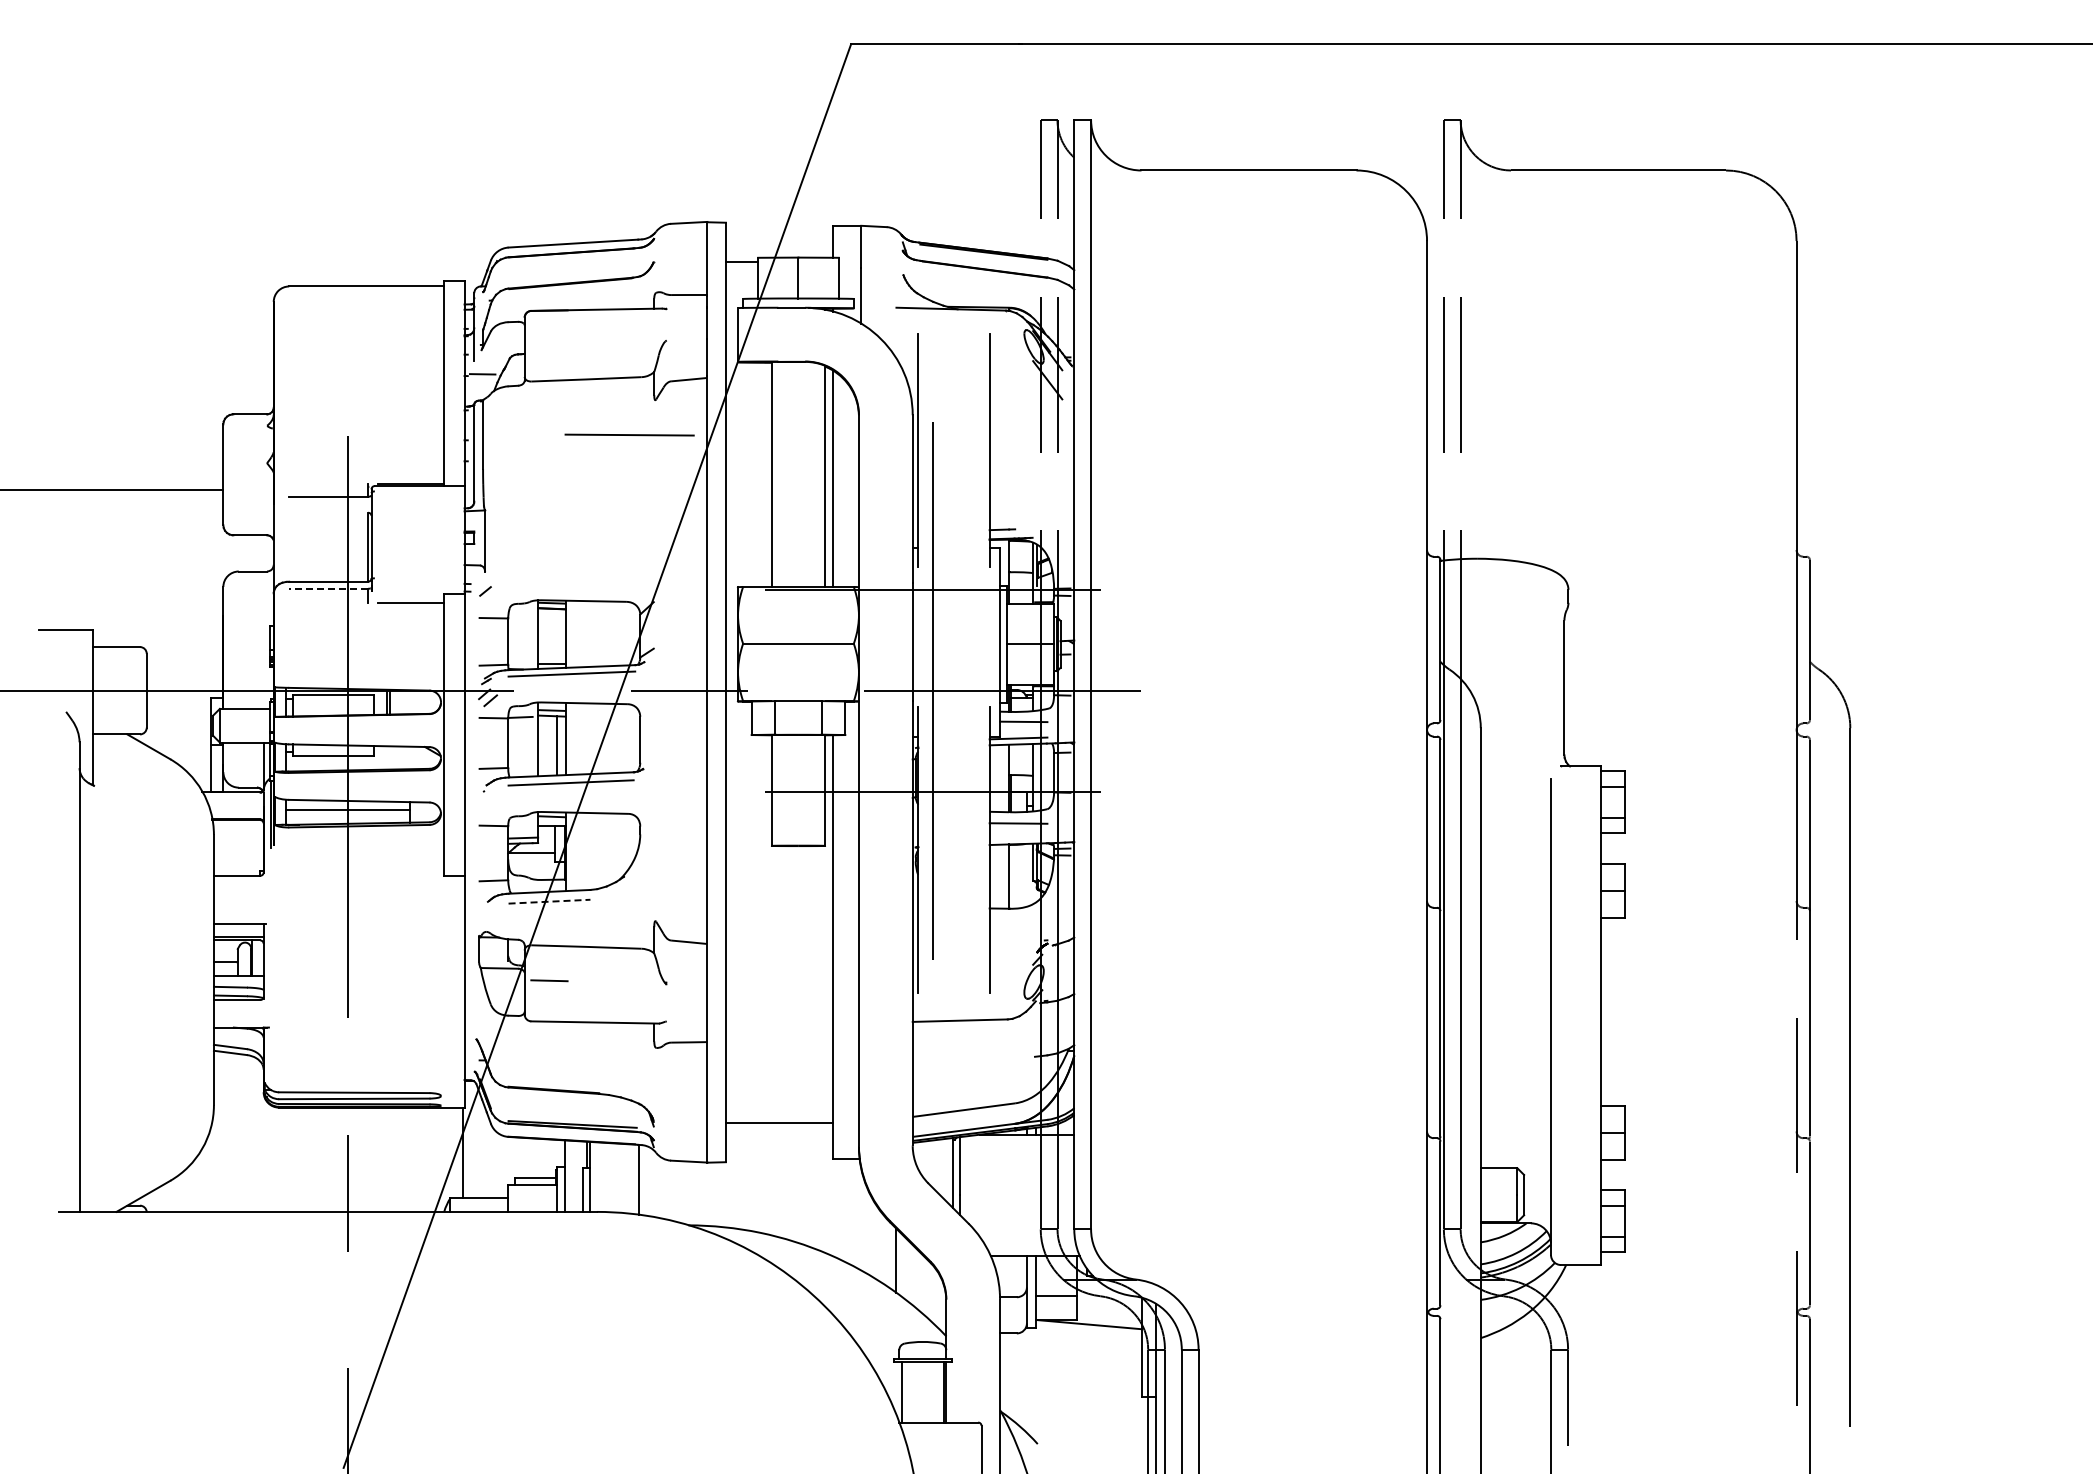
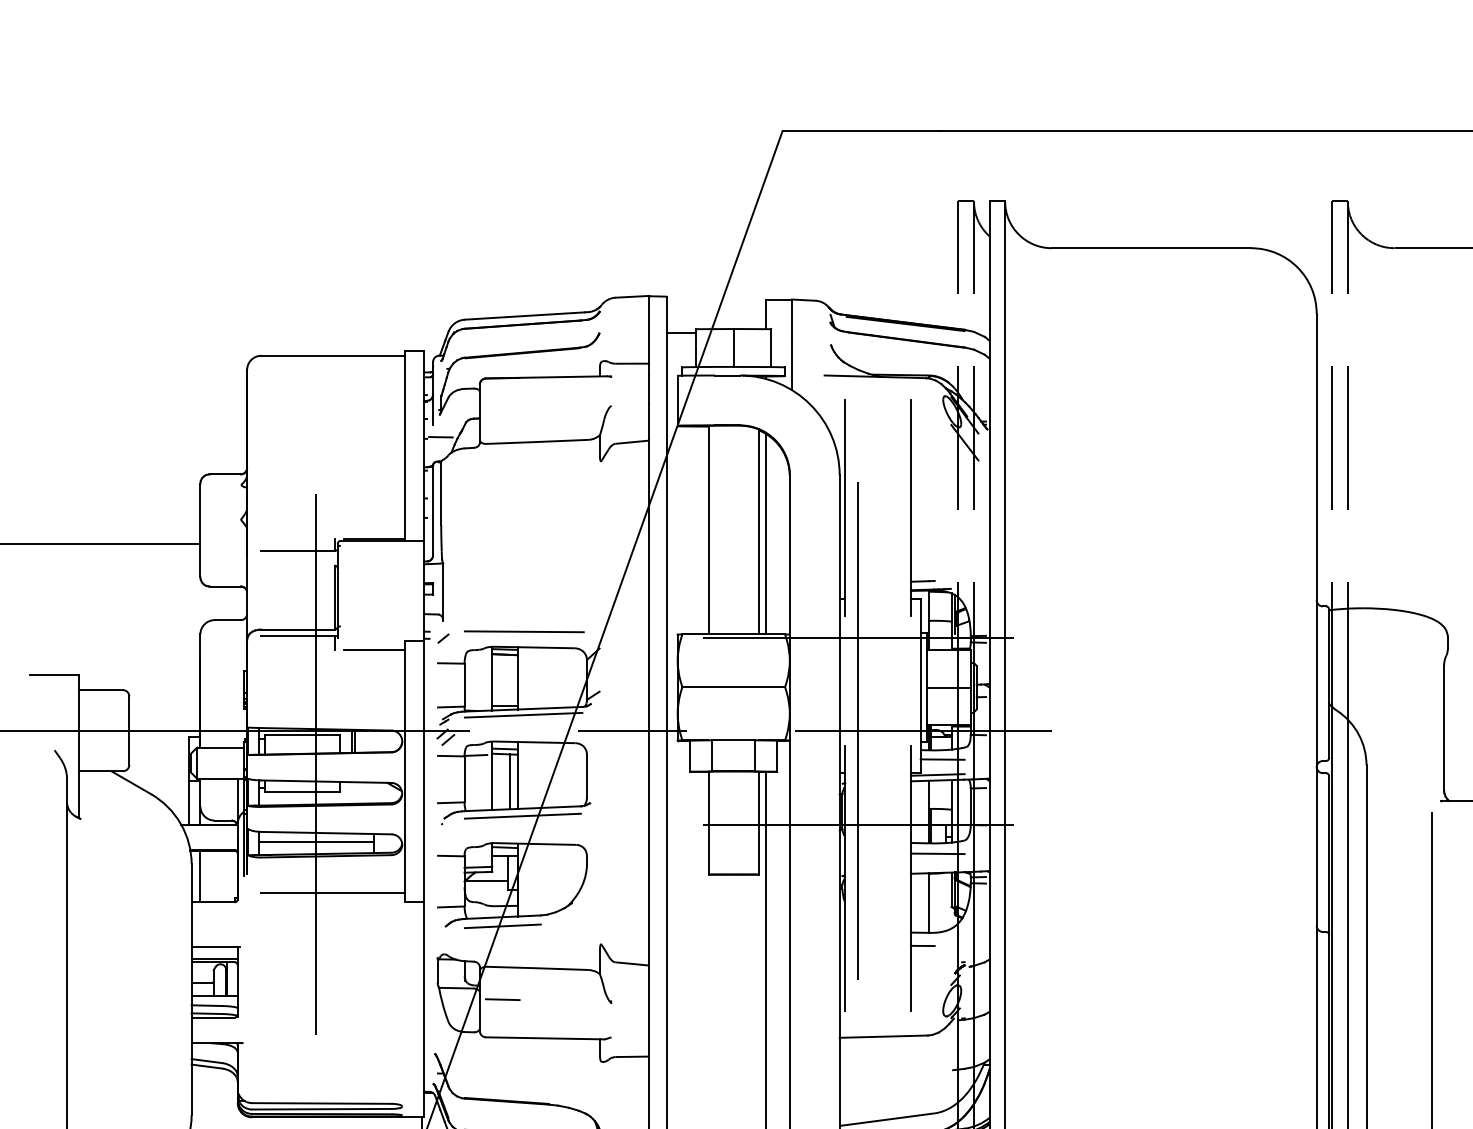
line: (629, 434) -> (524, 631), moved
line: (328, 588) -> (297, 635), dashed -> solid
line: (223, 847) -> (200, 876), added
line: (366, 865) -> (333, 892), added
line: (549, 901) -> (502, 926), dashed -> solid
line: (1002, 922) -> (922, 945), added

